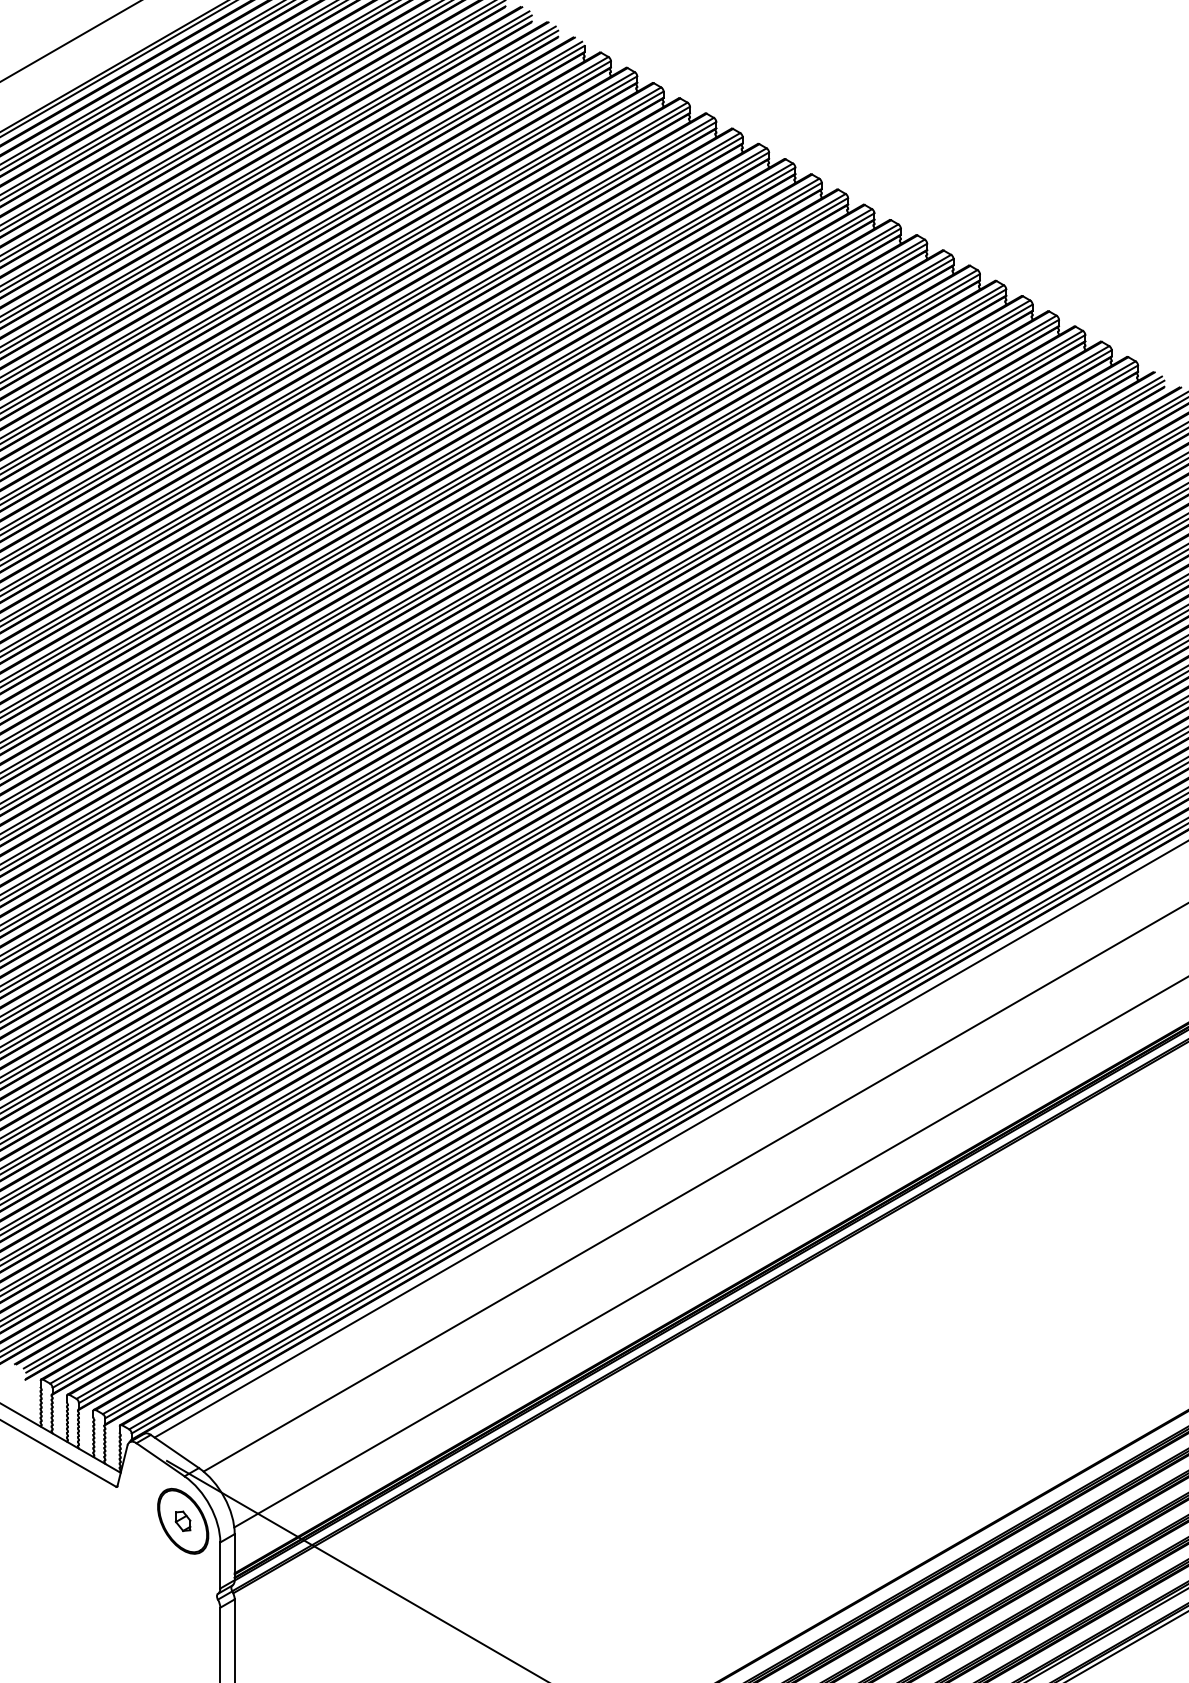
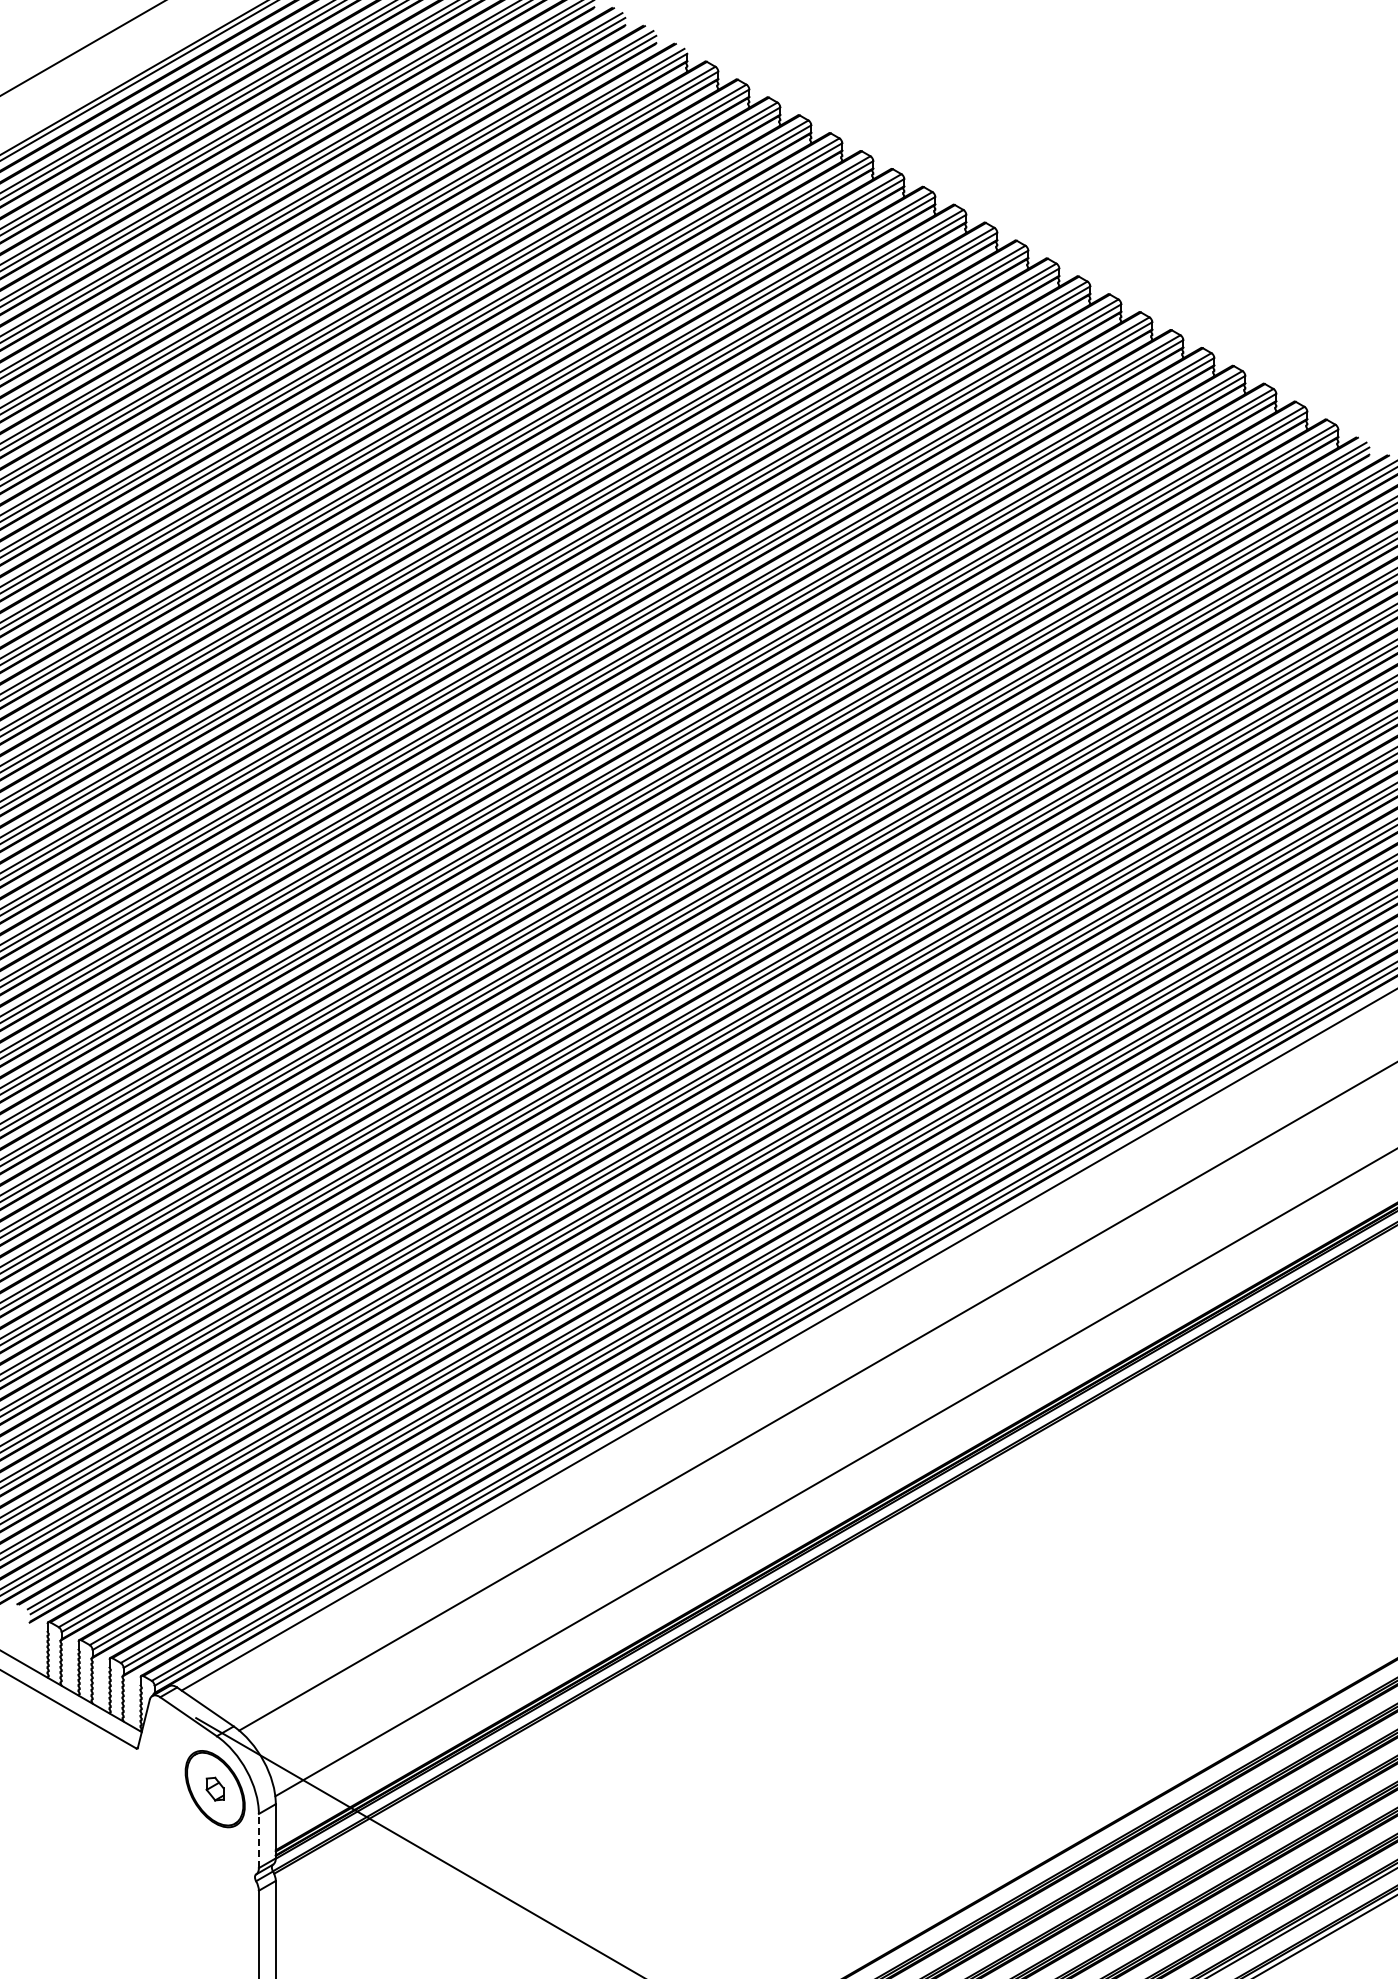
line: (219, 1565) -> (258, 1840), solid -> dashed

